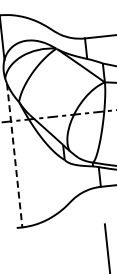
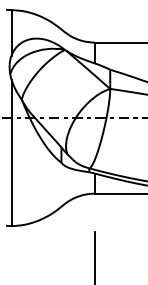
line: (14, 156) -> (11, 153), dashed -> solid

